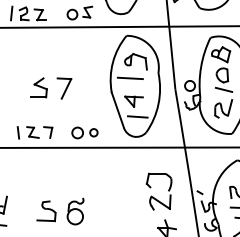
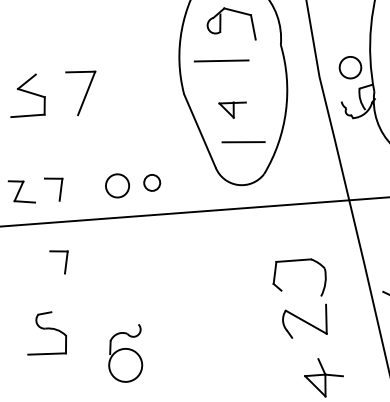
part: (133, 101) -> (231, 109), size x0.7
part: (48, 166) -> (60, 262), added
part: (46, 211) -> (46, 334), moved

